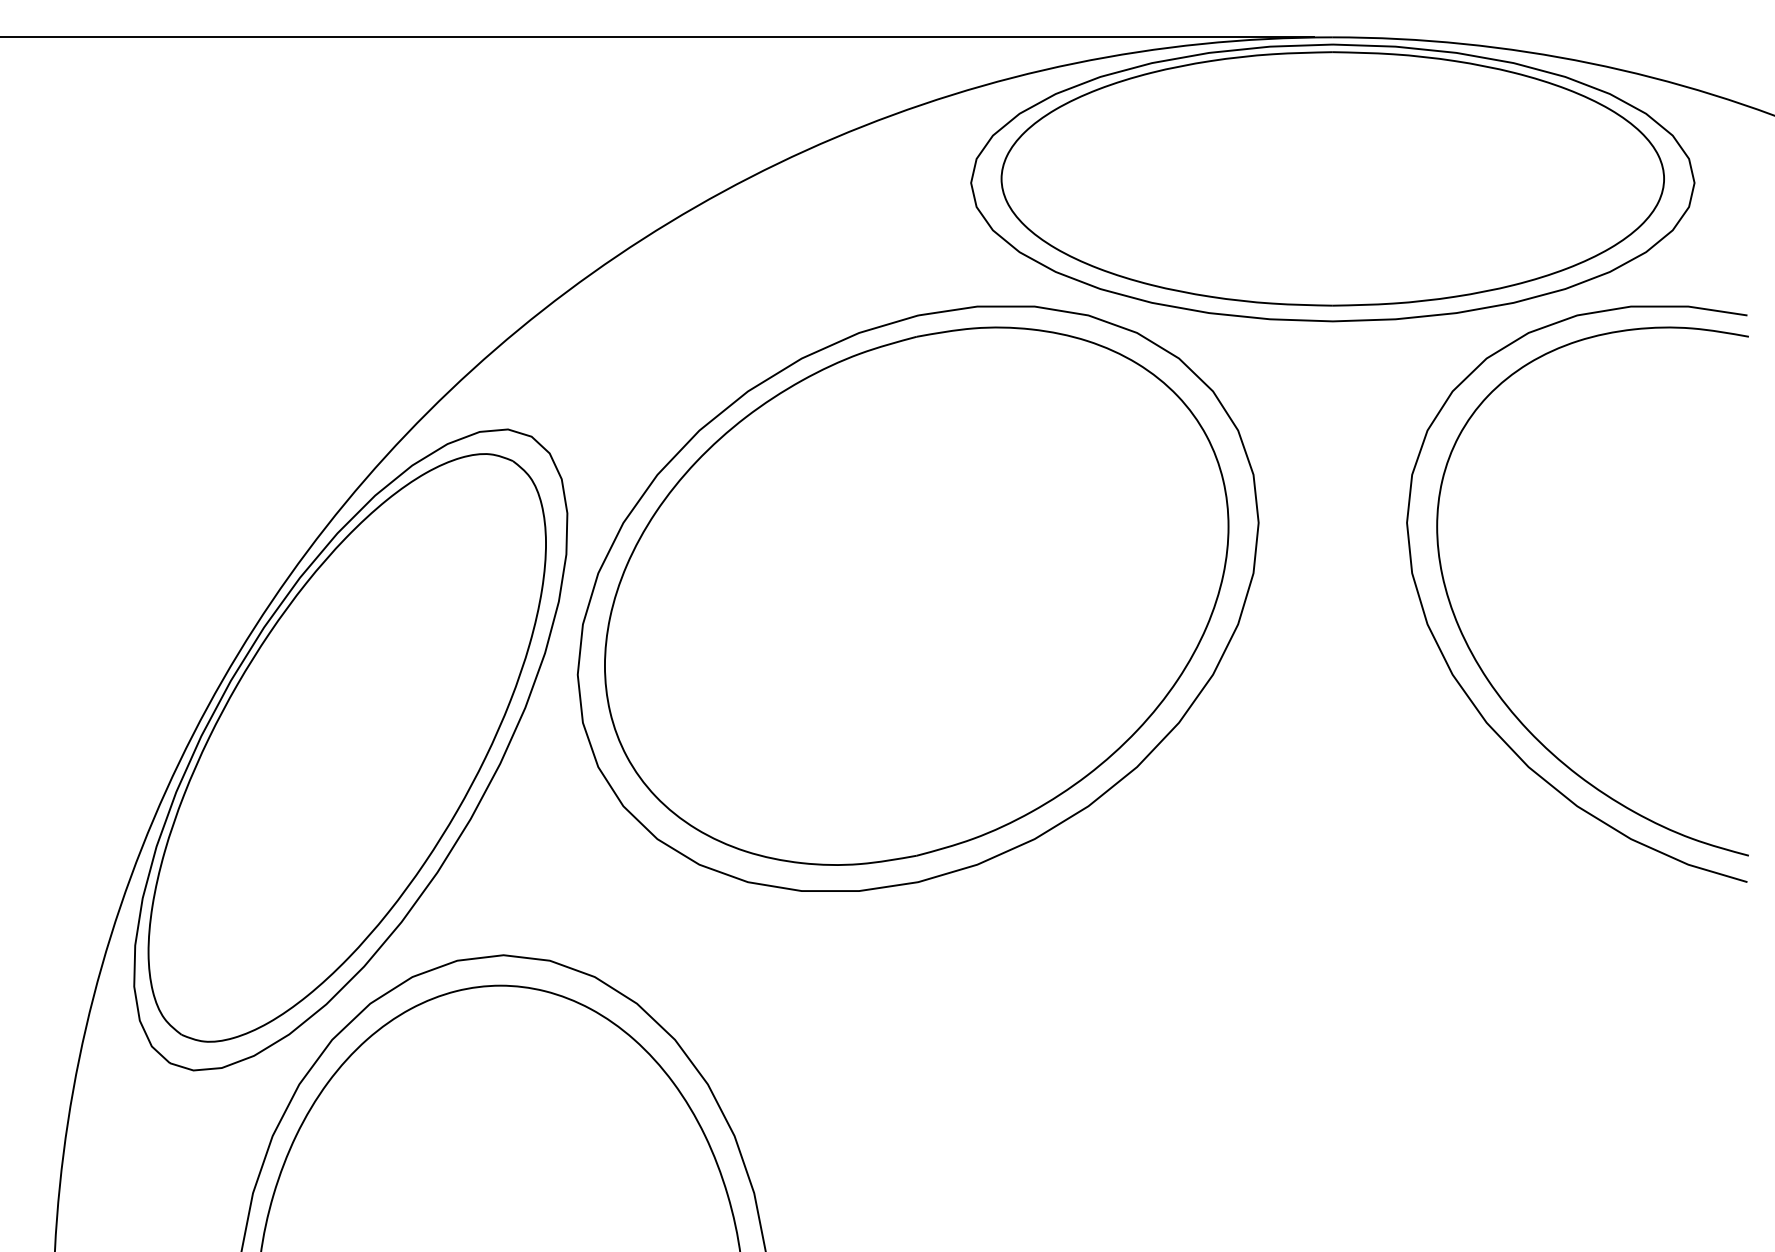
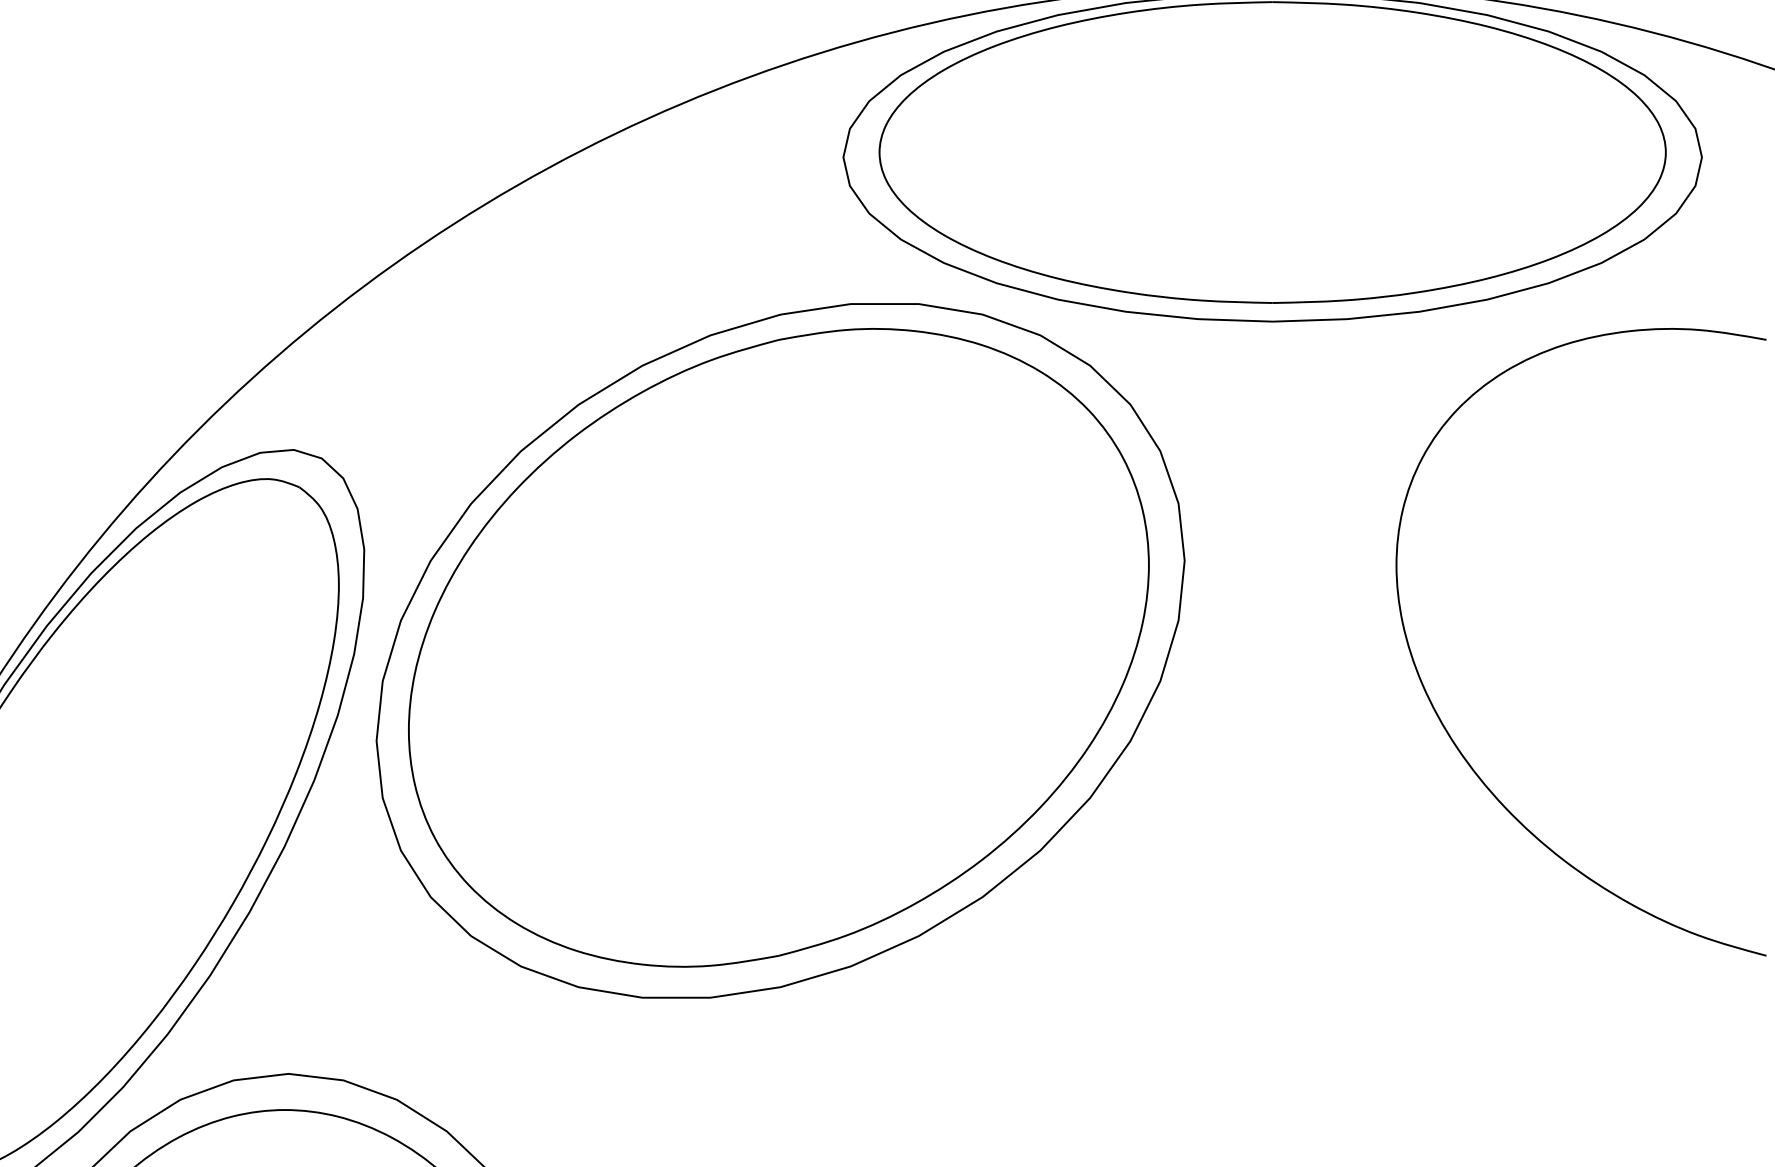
curve: (1446, 659) -> (1407, 722), removed

